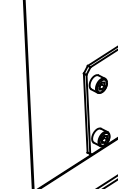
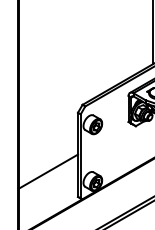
line: (58, 130) -> (48, 171), added

